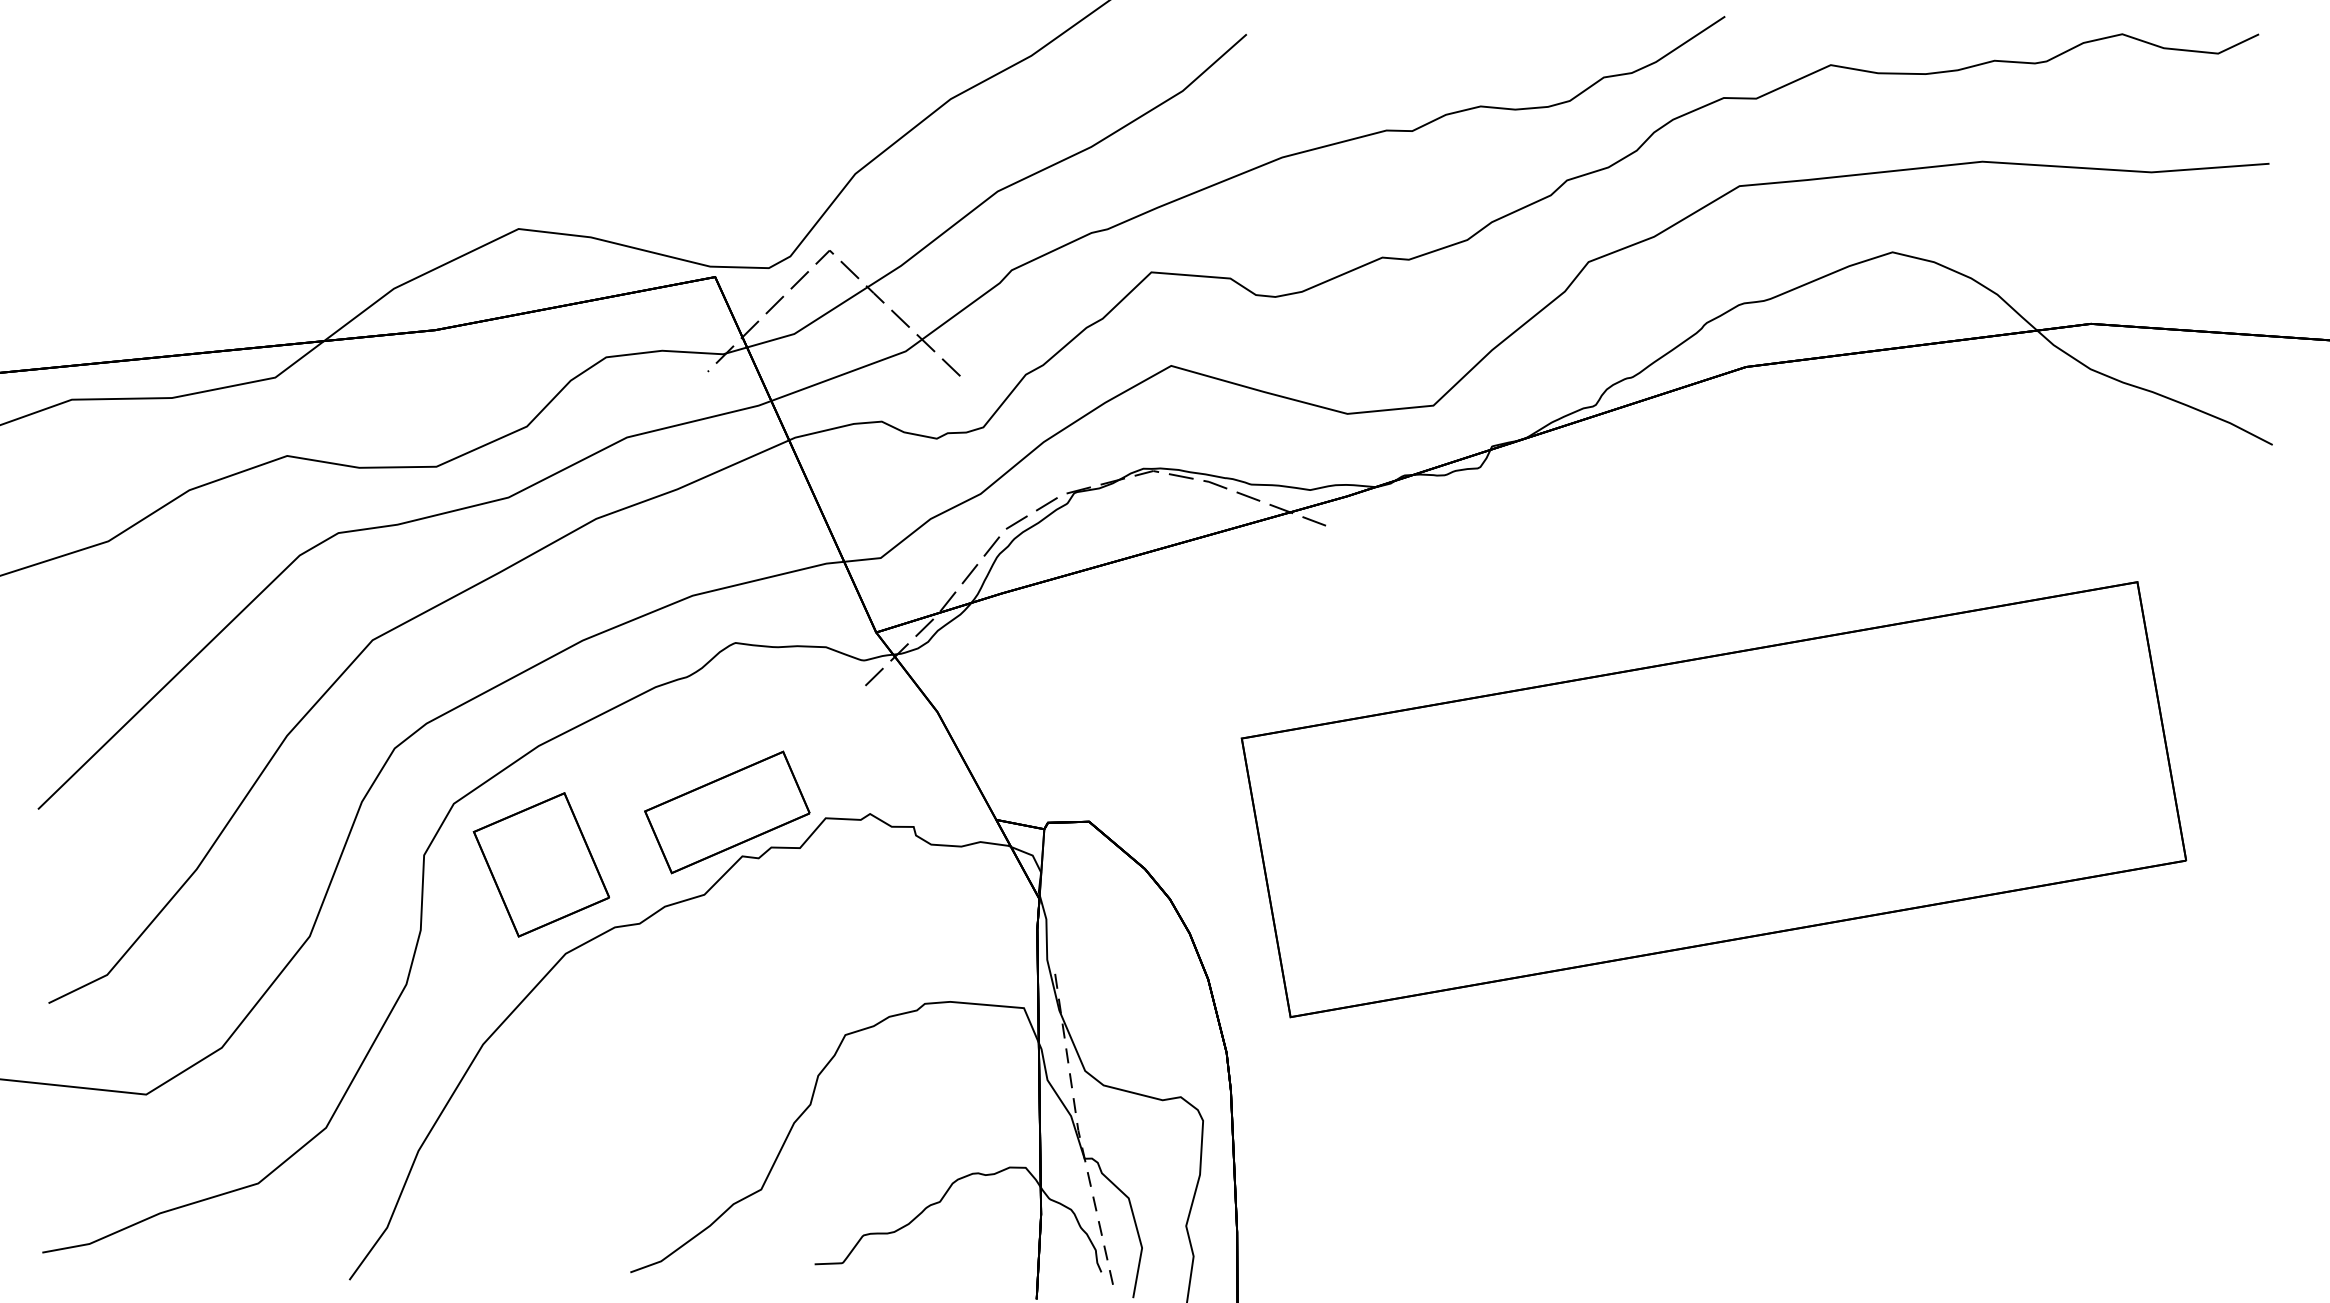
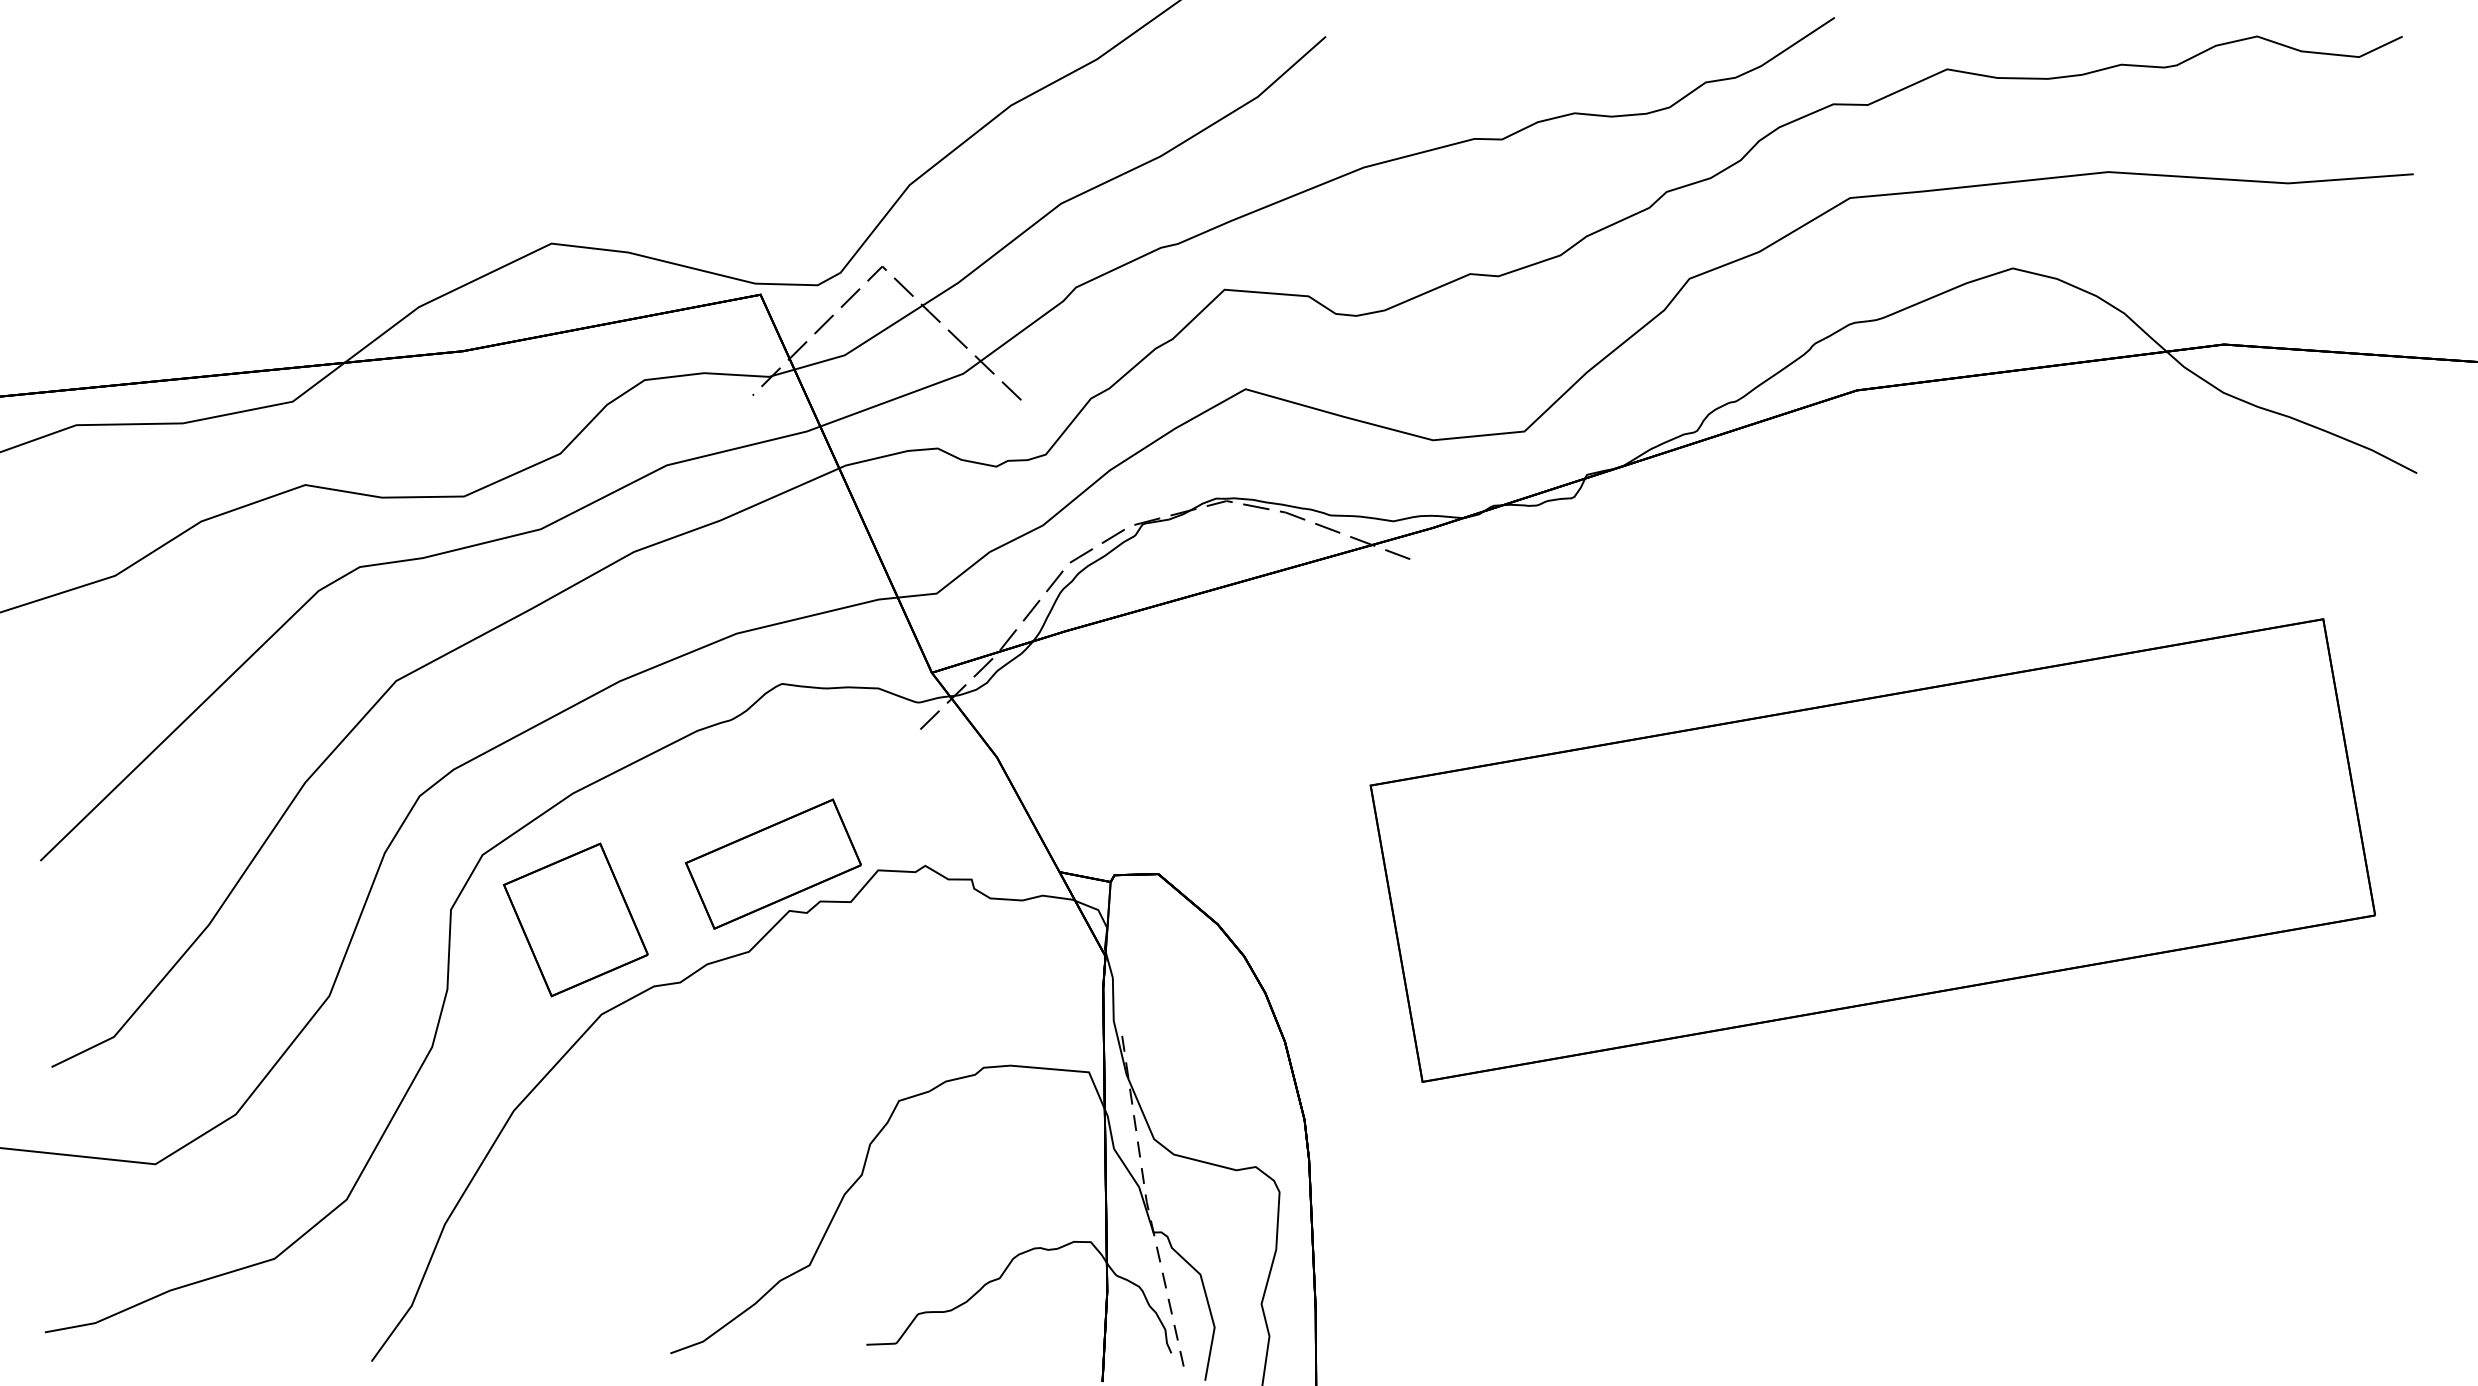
part: (1713, 799) -> (1872, 850), moved

